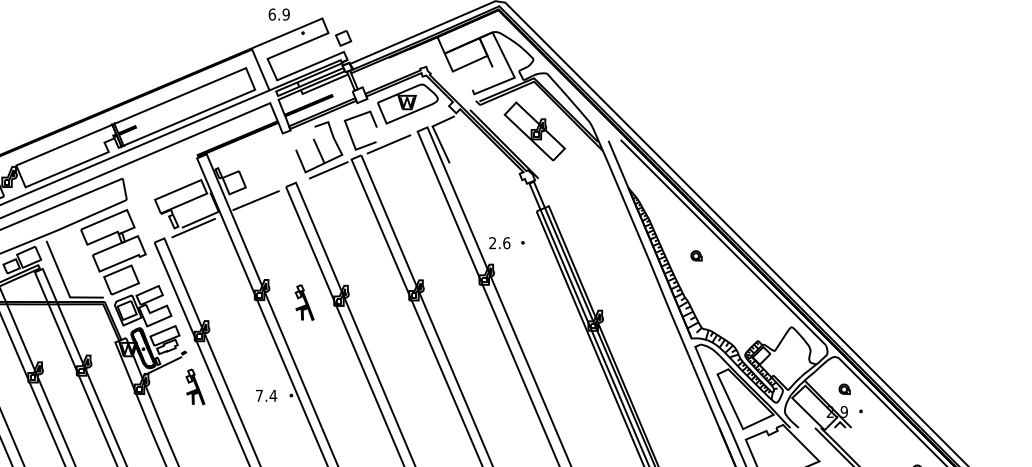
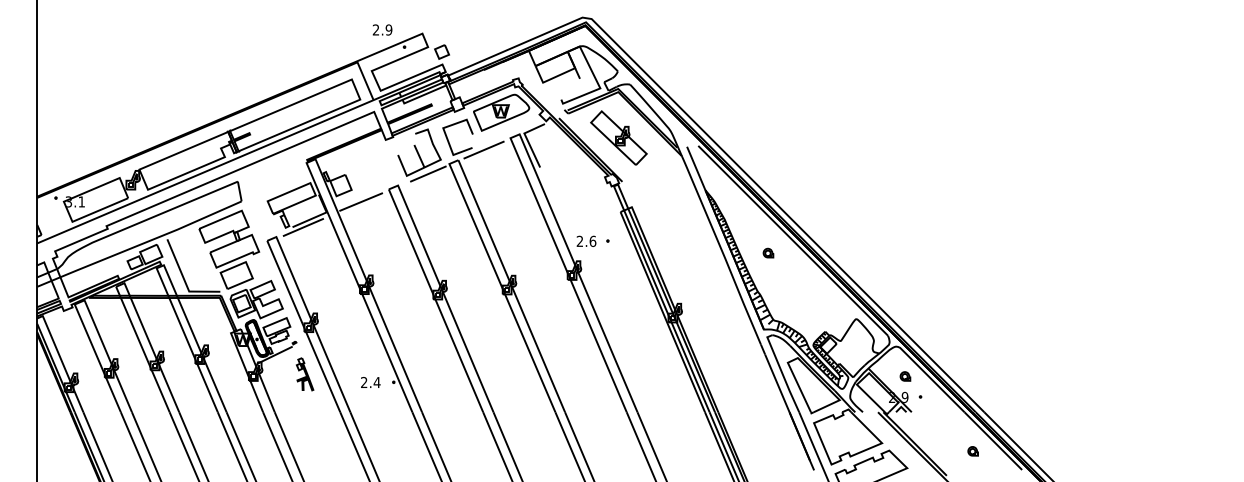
text: (271, 14) -> (375, 29), 6.9 -> 2.9
part: (304, 302) -> (405, 296), removed
text: (259, 395) -> (364, 382), 7.4 -> 2.4

